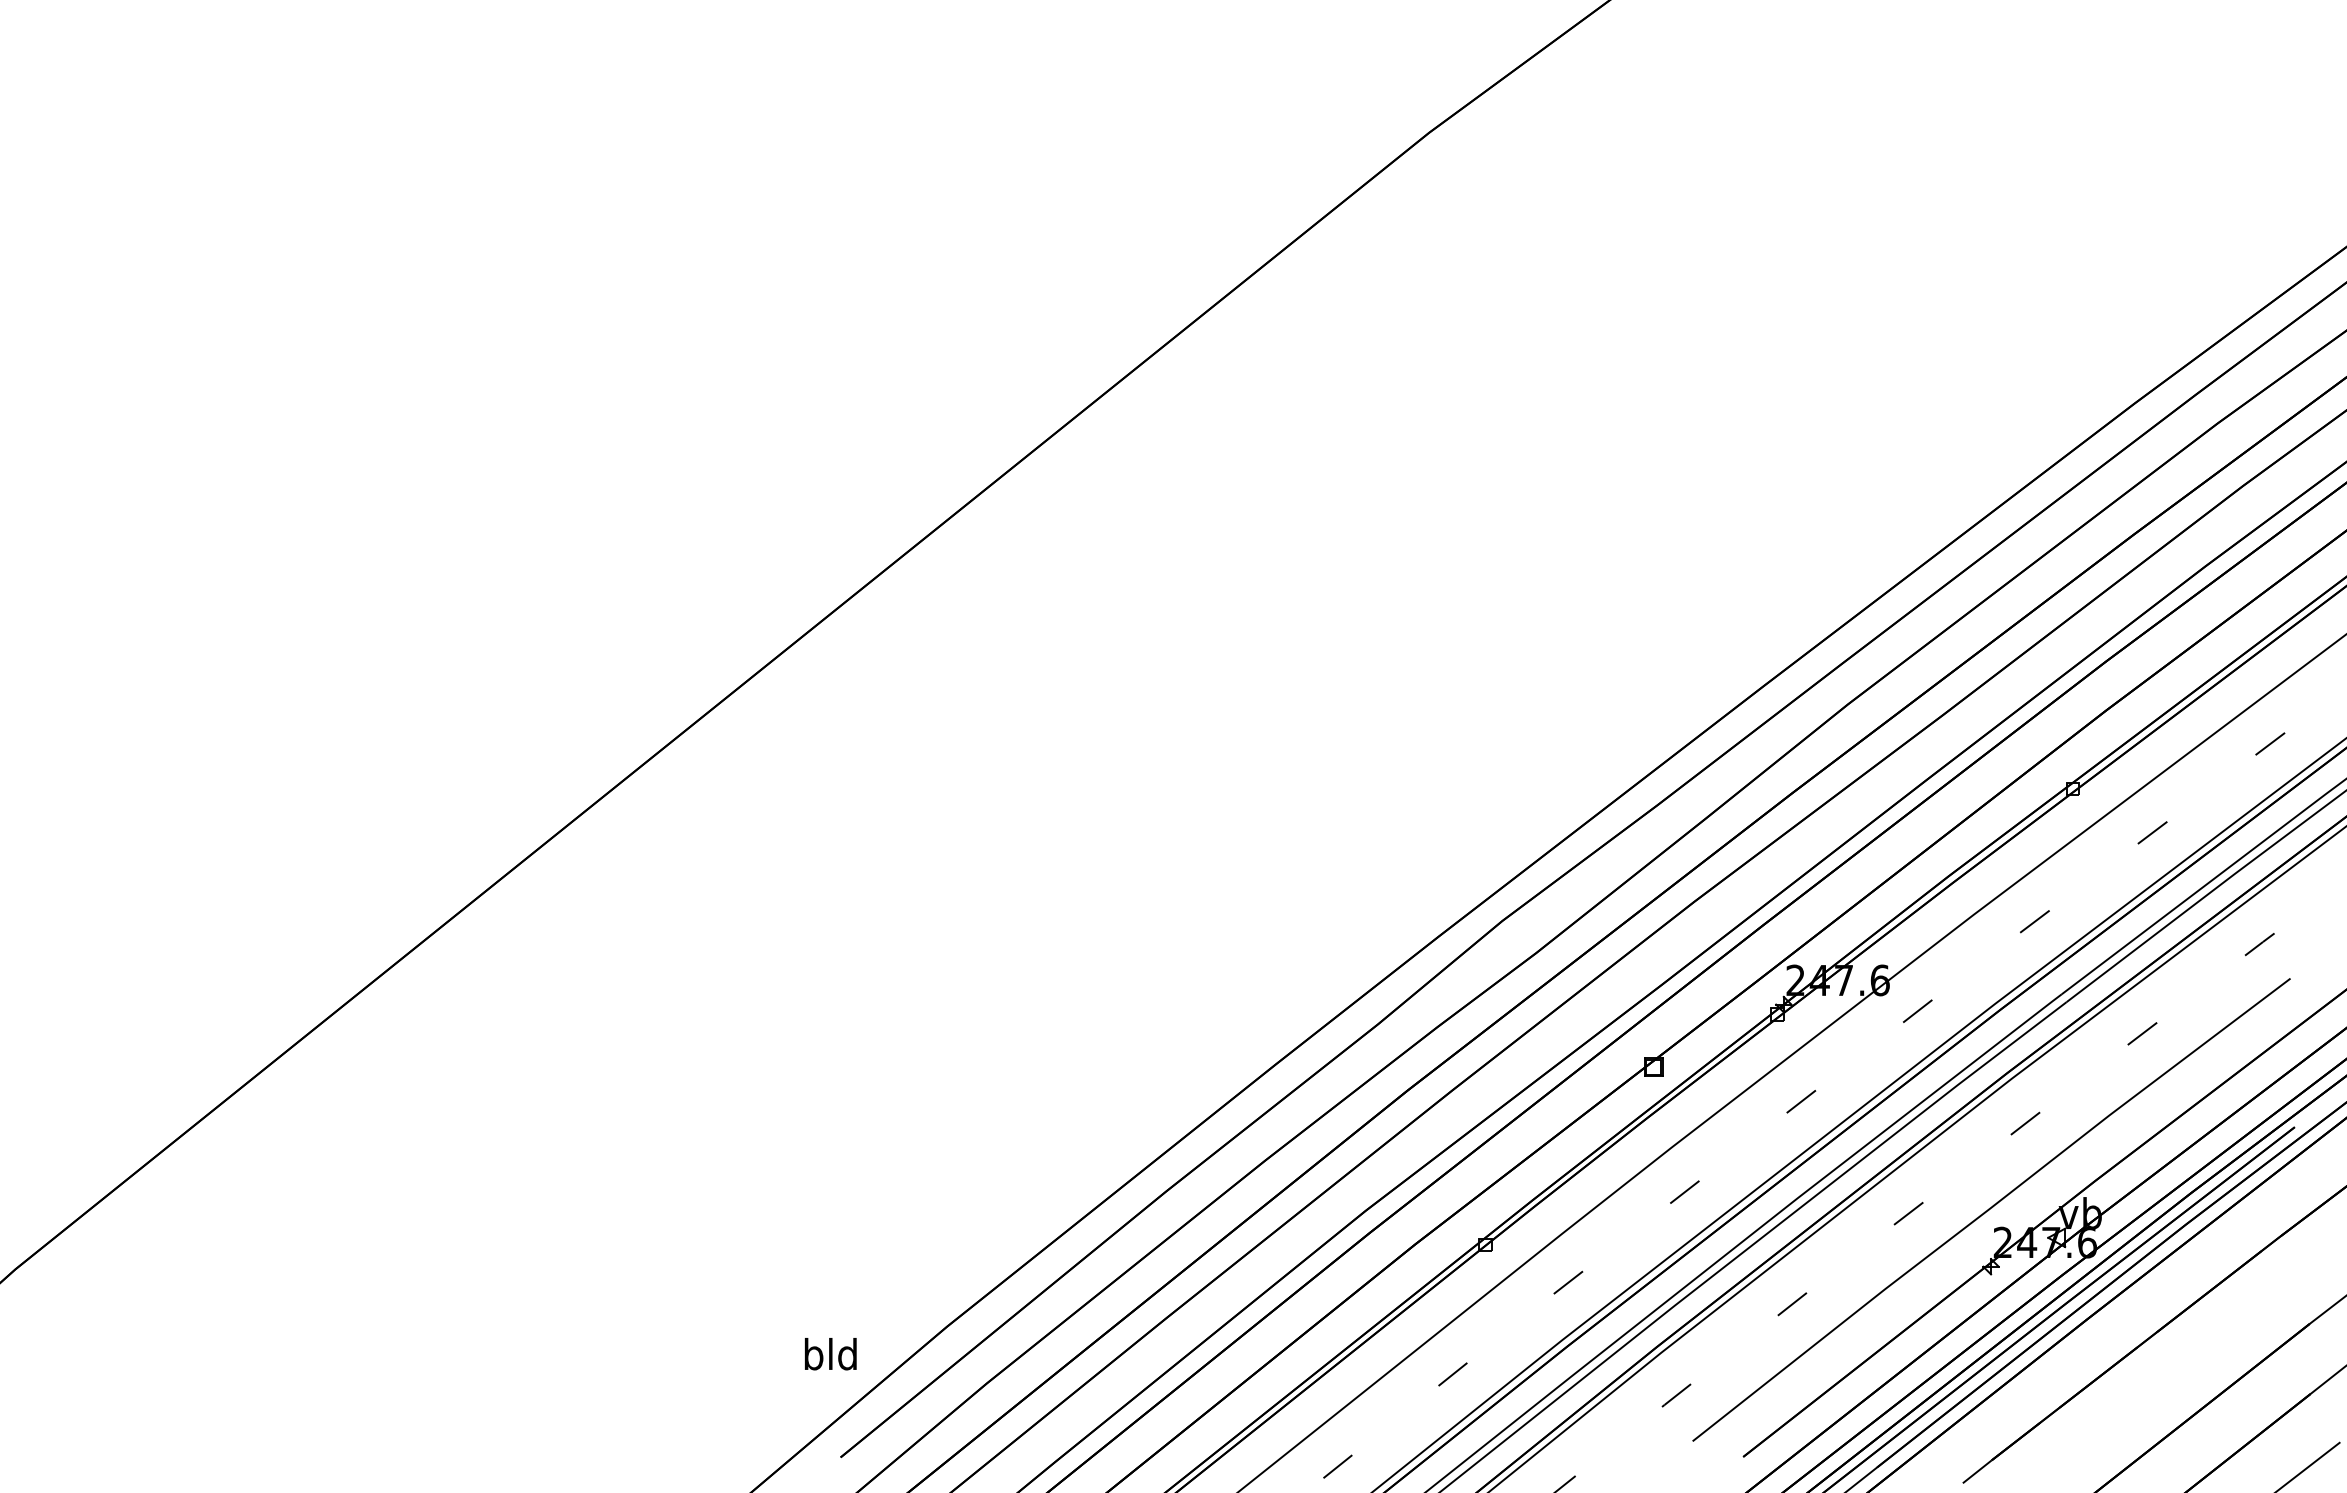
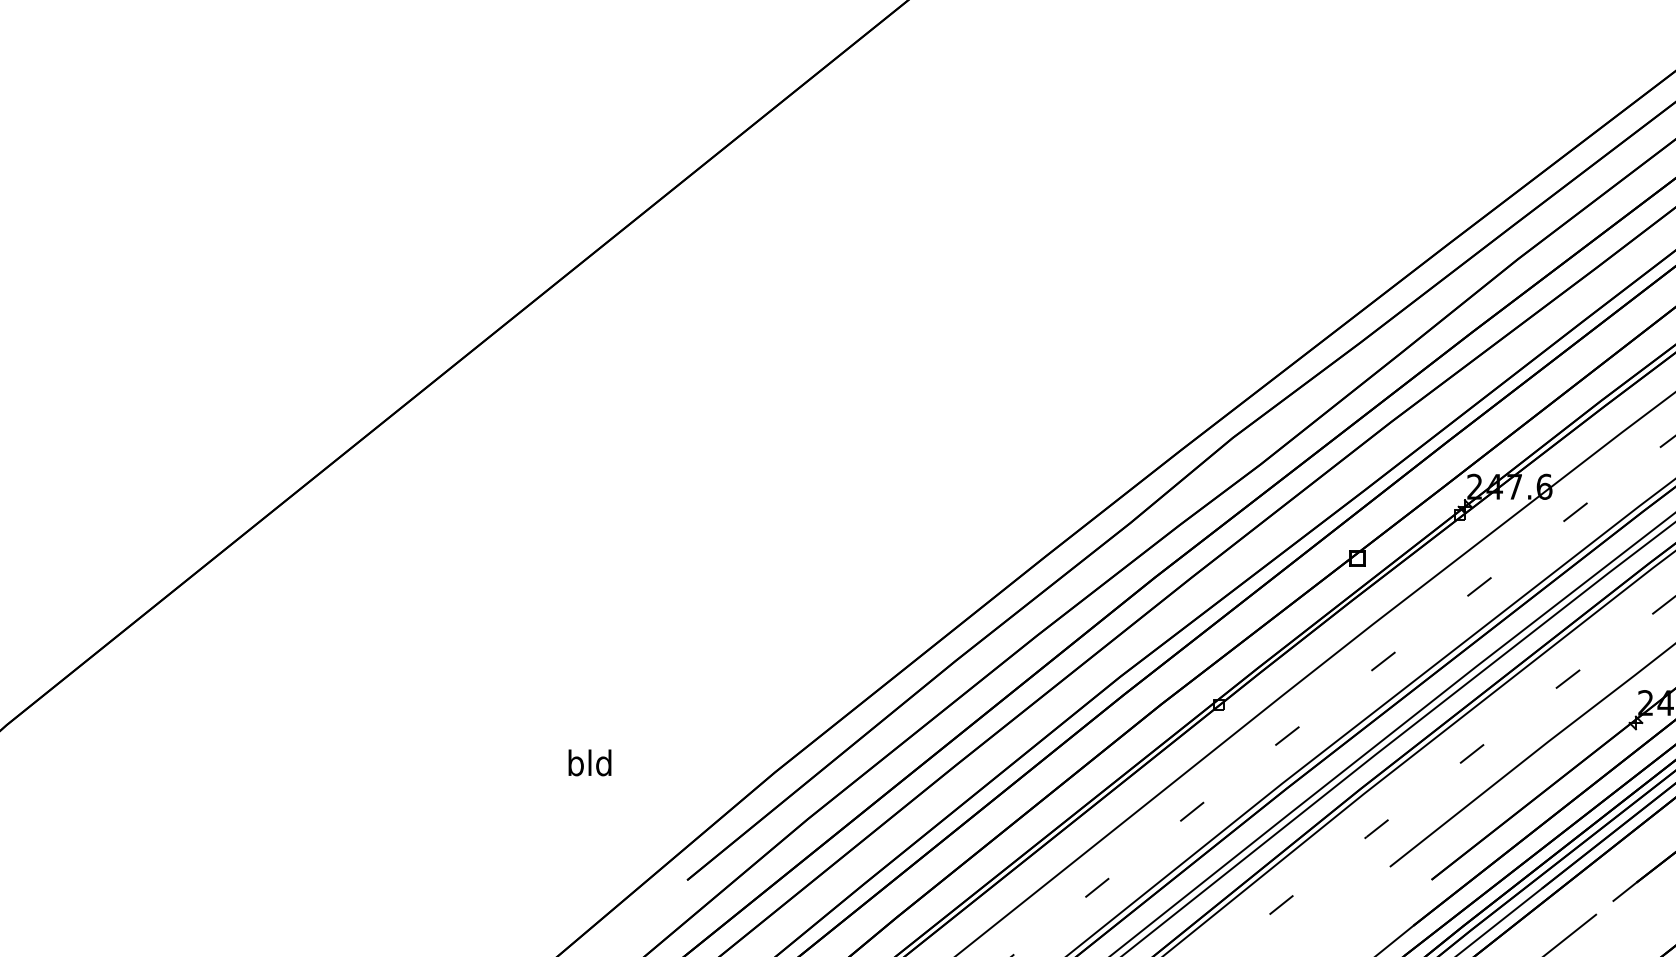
text: (830, 1354) -> (589, 763), moved

